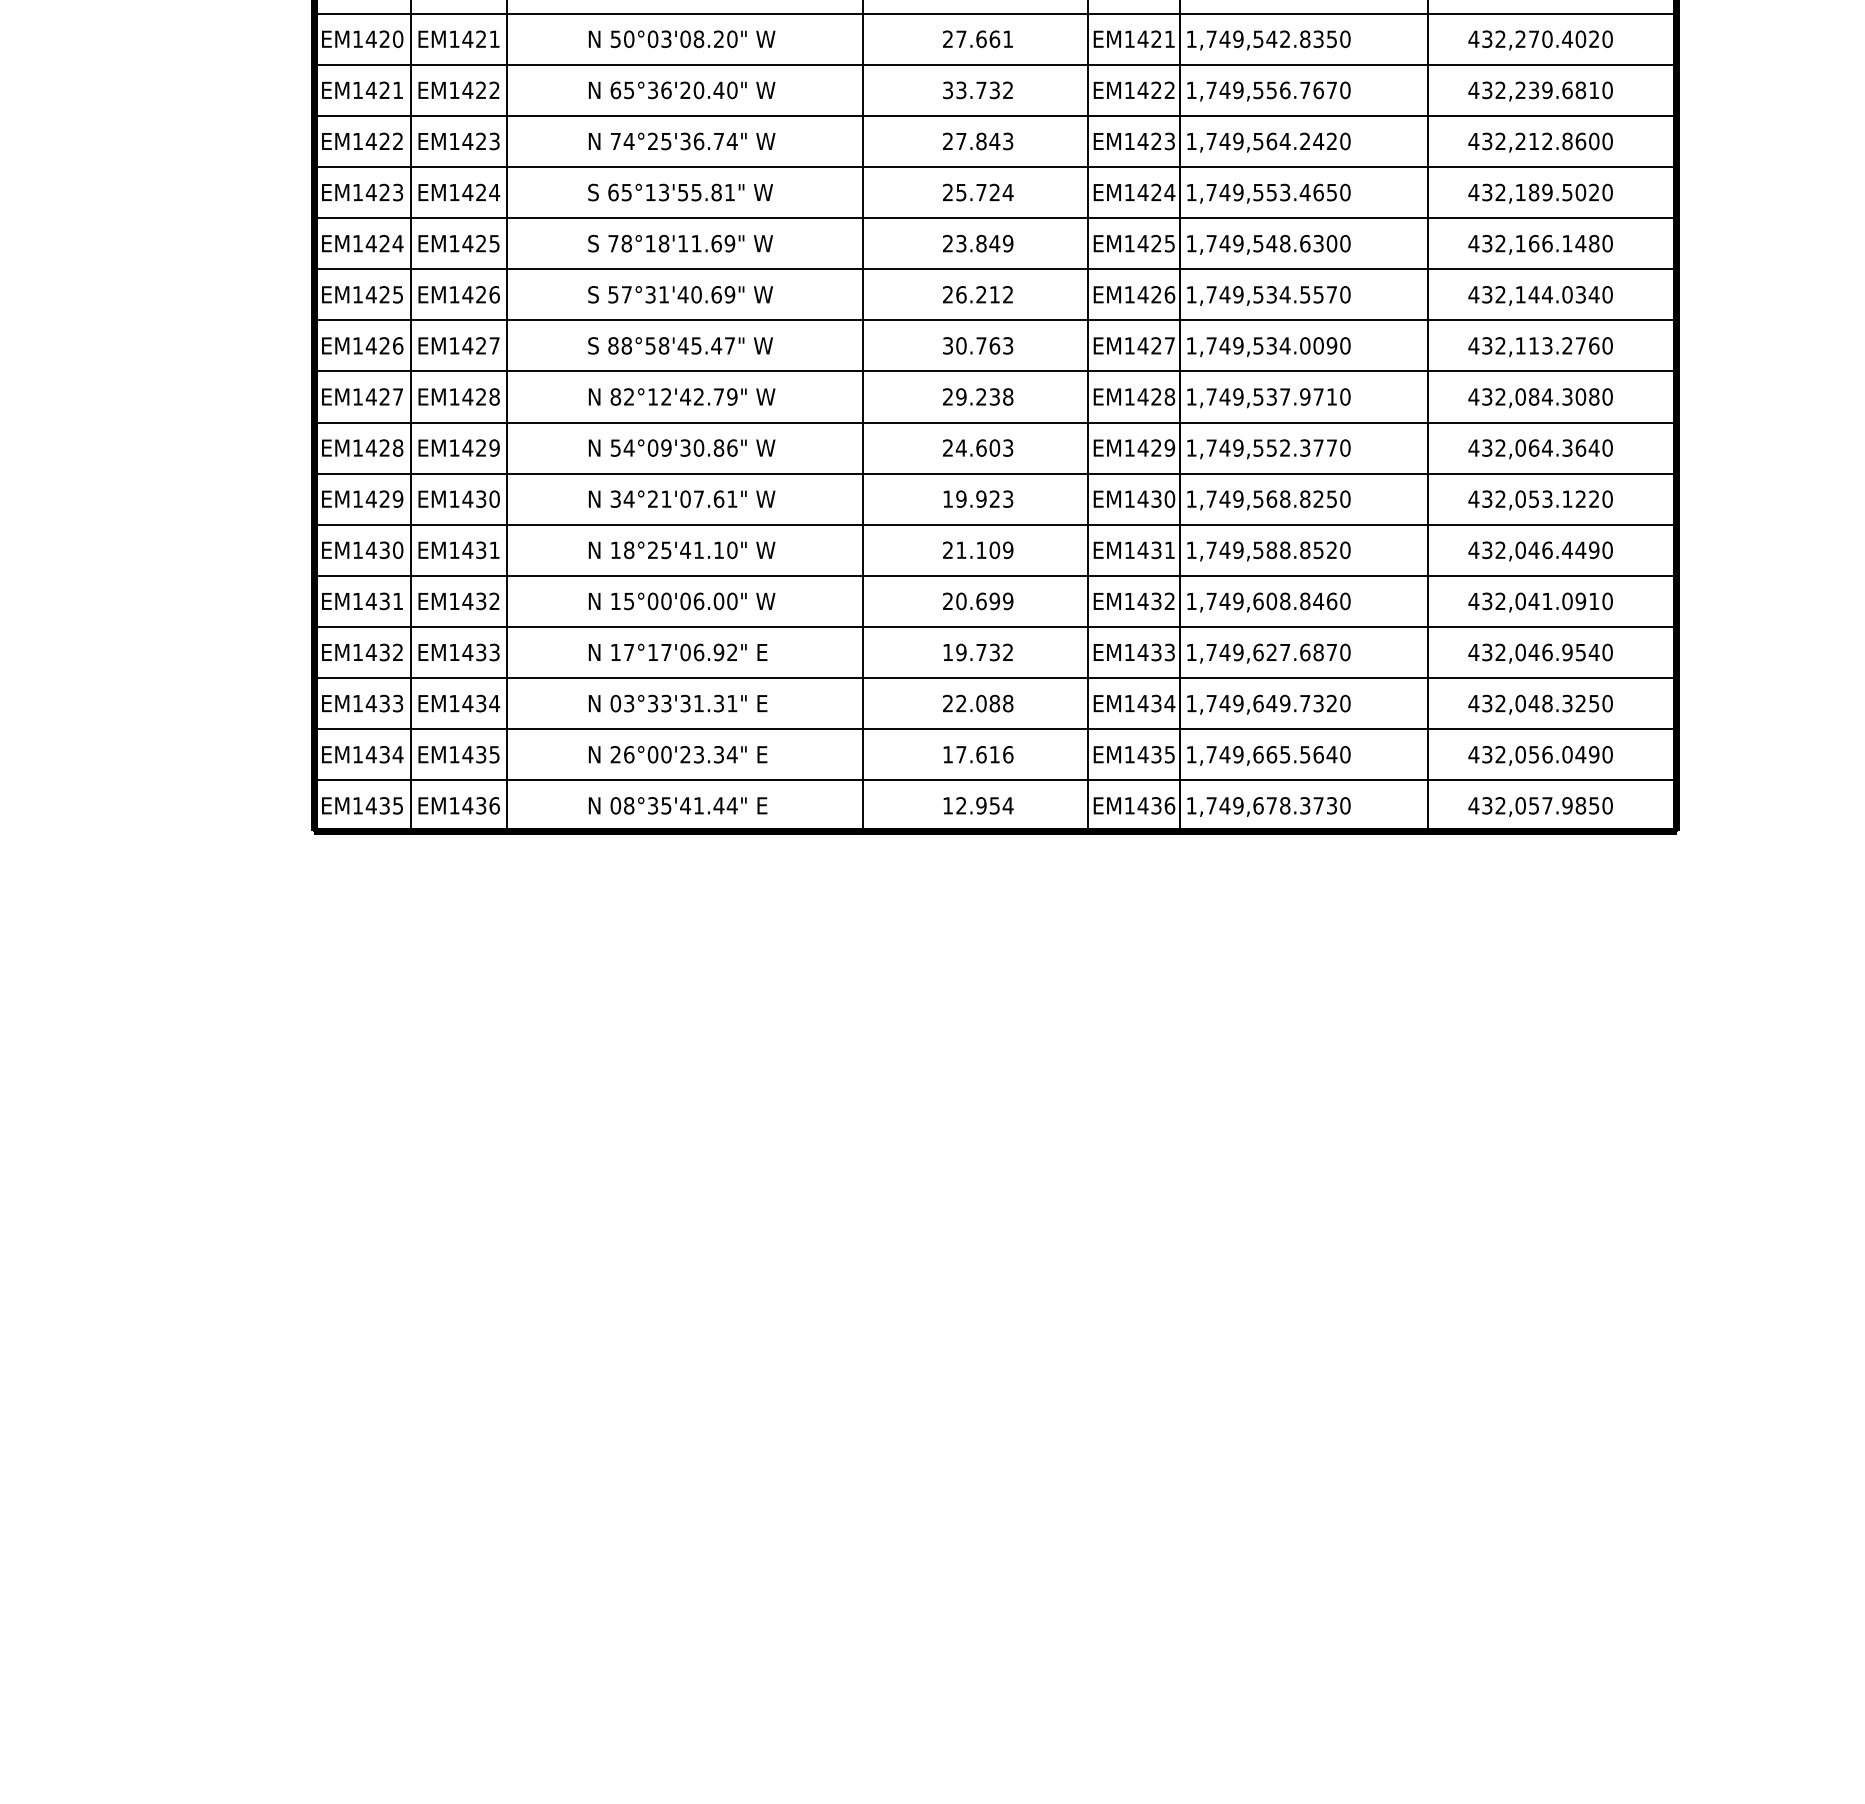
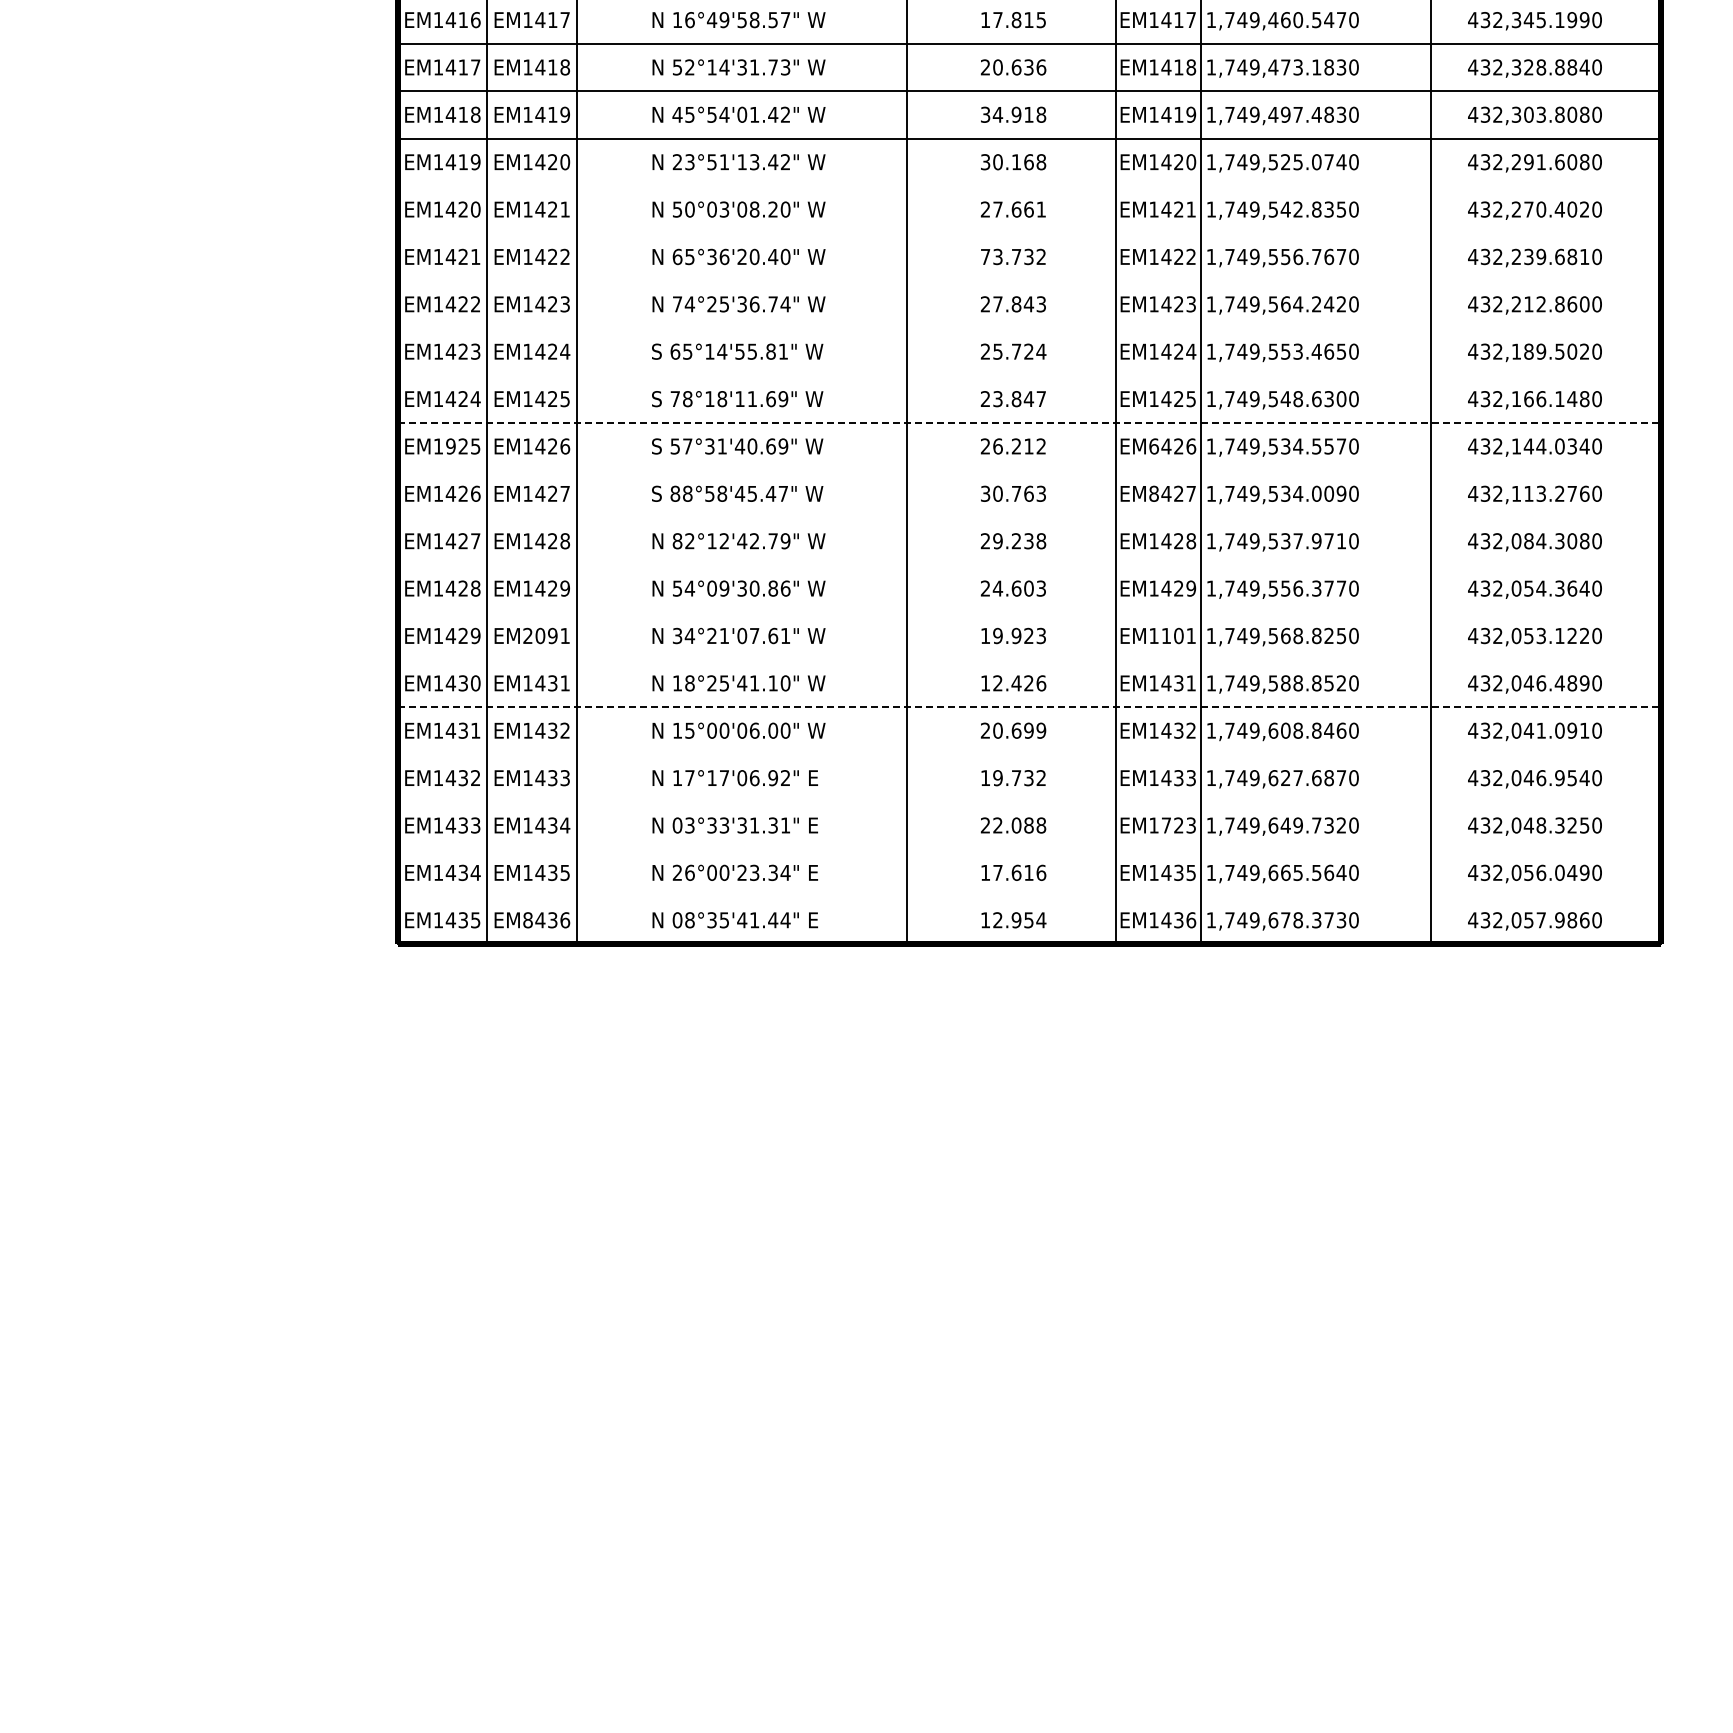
line: (994, 13) -> (1028, 185), removed
line: (994, 65) -> (1028, 233), removed
text: (947, 89) -> (985, 256), 33.732 -> 73.732
line: (994, 115) -> (1028, 280), removed
line: (994, 167) -> (1028, 328), removed
text: (664, 192) -> (722, 351), 65°13'55.81" -> 65°14'55.81"
line: (994, 218) -> (1028, 375), removed
text: (1008, 244) -> (1041, 399), 23.849 -> 23.847
line: (995, 268) -> (1029, 422), solid -> dashed
text: (370, 294) -> (450, 446), EM1425 -> EM1925
text: (1129, 294) -> (1153, 446), EM1426 -> EM6426
line: (994, 320) -> (1028, 470), removed
text: (1129, 345) -> (1153, 493), EM1427 -> EM8427
line: (994, 371) -> (1028, 517), removed
line: (994, 422) -> (1028, 564), removed
text: (1285, 447) -> (1298, 588), 1,749,552.3770 -> 1,749,556.3770
text: (1533, 447) -> (1528, 588), 432,064.3640 -> 432,054.3640
line: (994, 473) -> (1028, 612), removed
text: (474, 498) -> (546, 635), EM1430 -> EM2091
text: (1156, 498) -> (1178, 635), EM1430 -> EM1101
line: (994, 524) -> (1028, 659), removed
text: (978, 550) -> (1013, 683), 21.109 -> 12.426
text: (1581, 550) -> (1572, 683), 432,046.4490 -> 432,046.4890
line: (995, 576) -> (1029, 707), solid -> dashed
line: (994, 627) -> (1028, 754), removed
line: (994, 677) -> (1028, 801), removed
text: (1156, 703) -> (1178, 825), EM1434 -> EM1723
line: (994, 729) -> (1028, 849), removed
line: (994, 780) -> (1028, 896), removed
text: (453, 806) -> (527, 920), EM1436 -> EM8436
text: (1594, 806) -> (1584, 920), 432,057.9850 -> 432,057.9860

